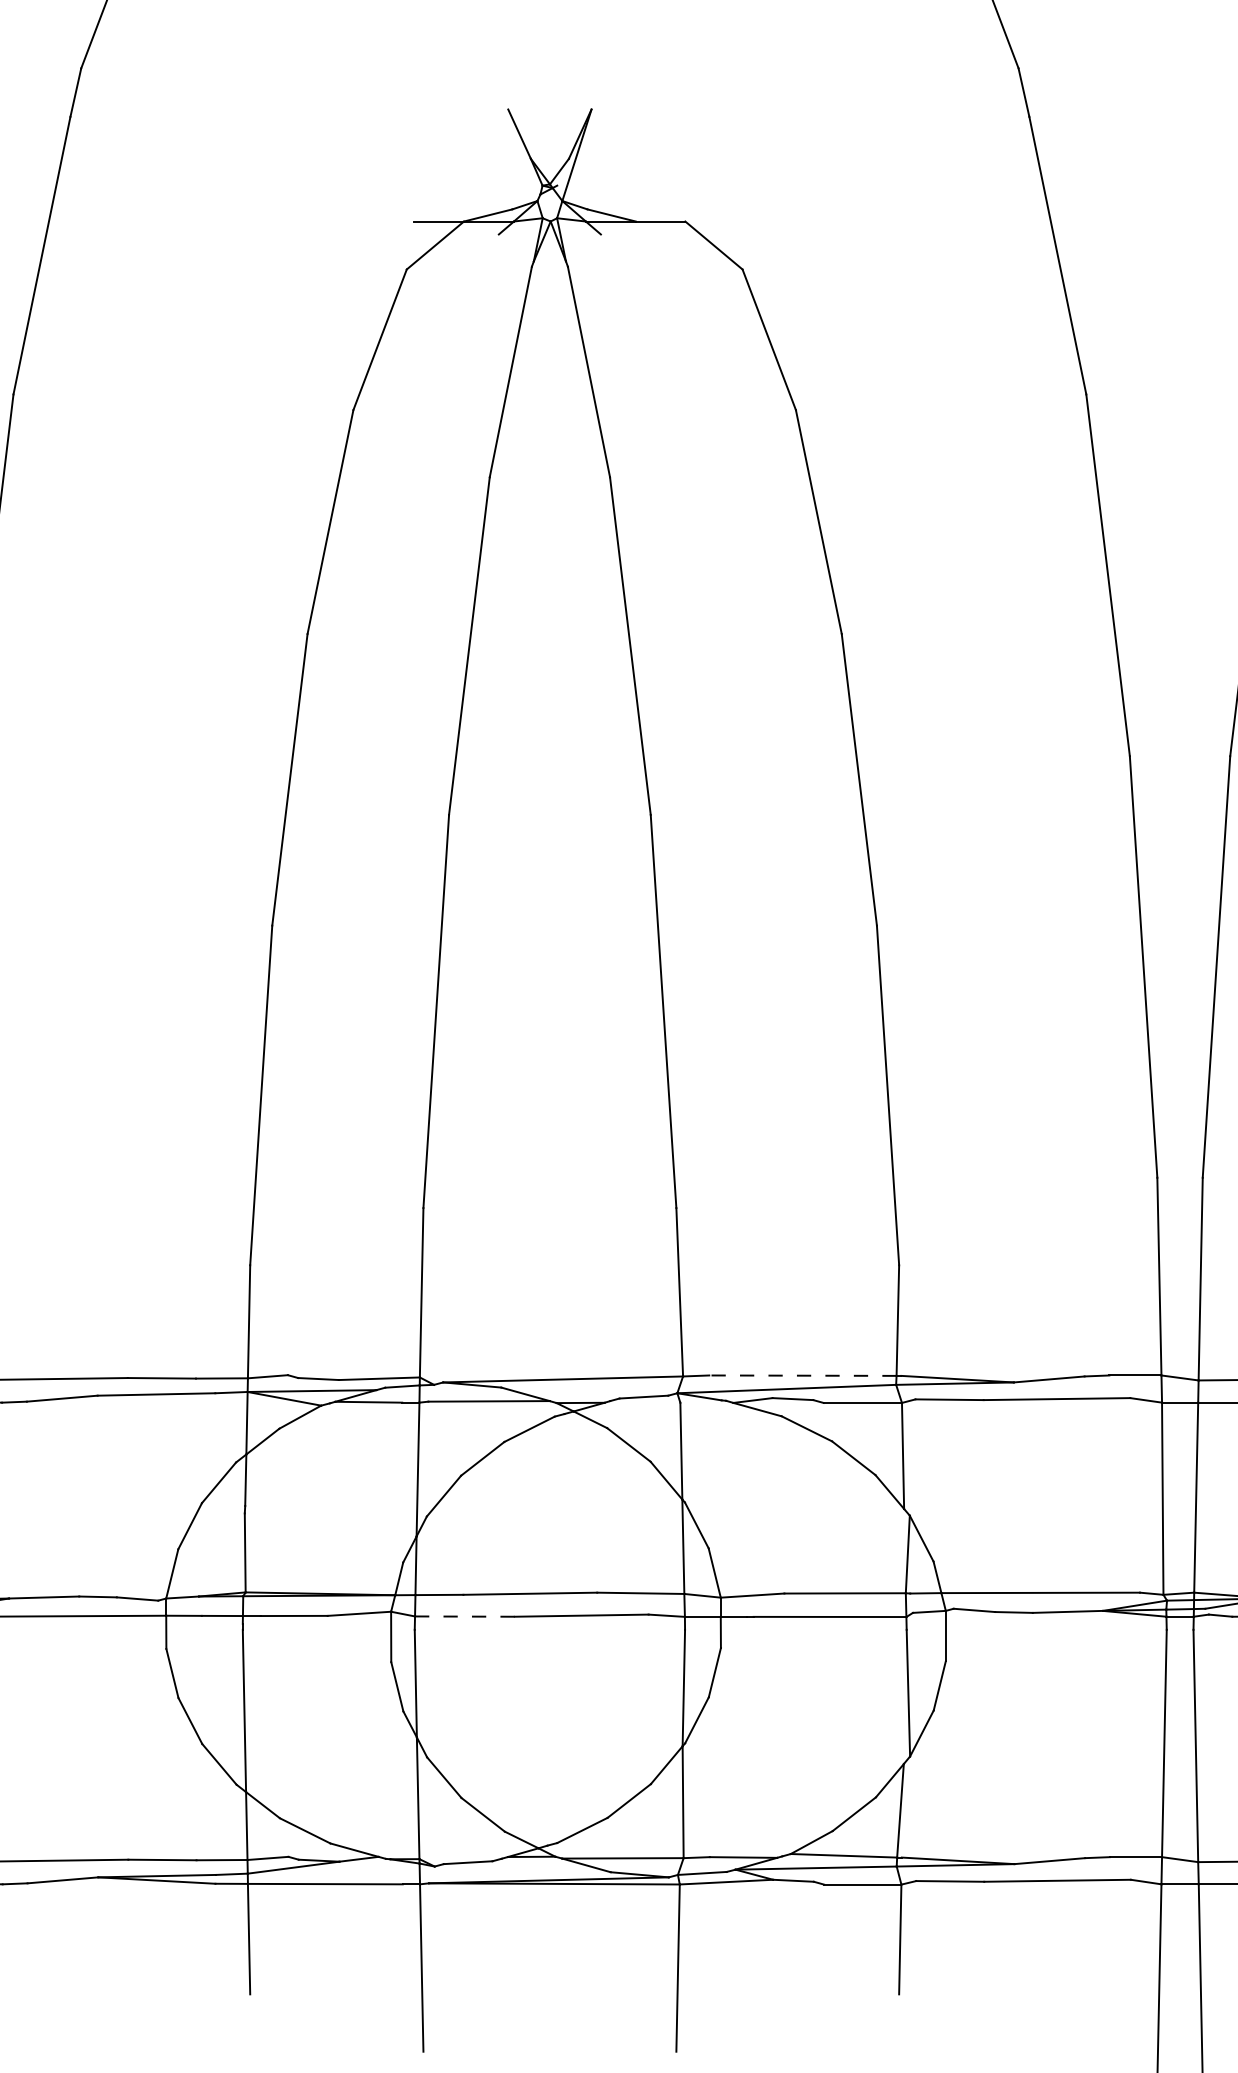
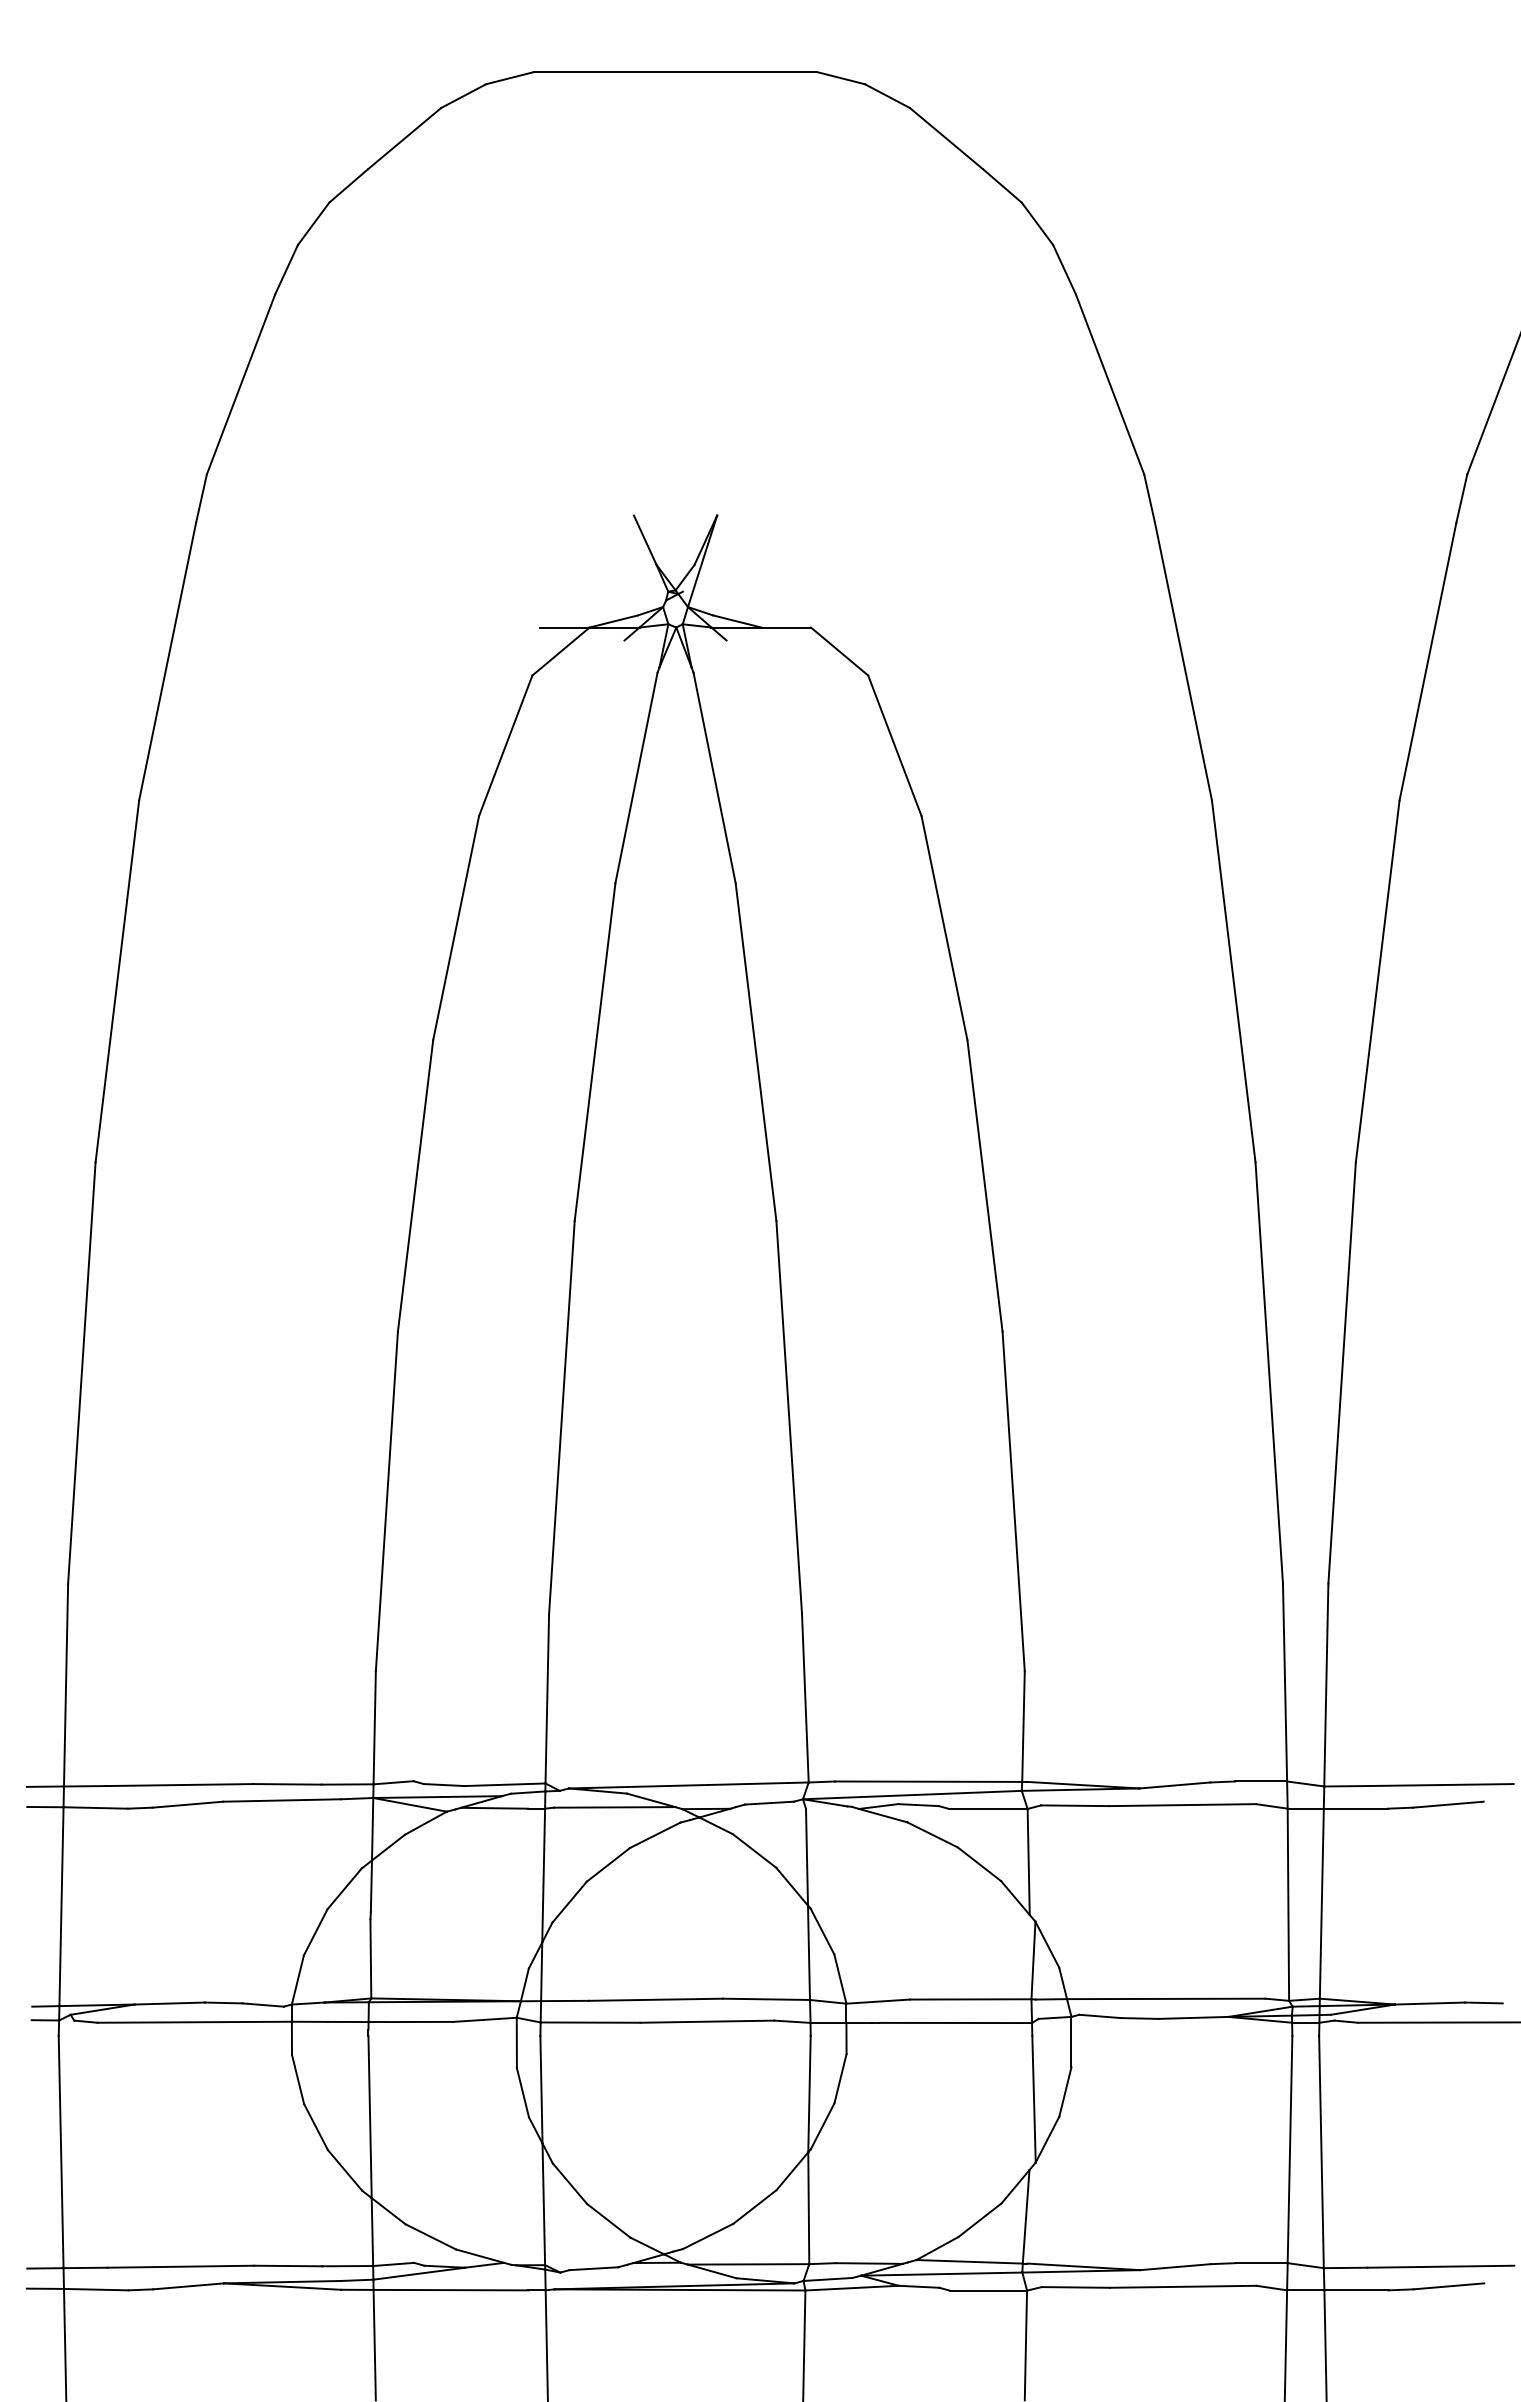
line: (802, 1375) -> (928, 1781), dashed -> solid
line: (464, 1616) -> (590, 2022), dashed -> solid

